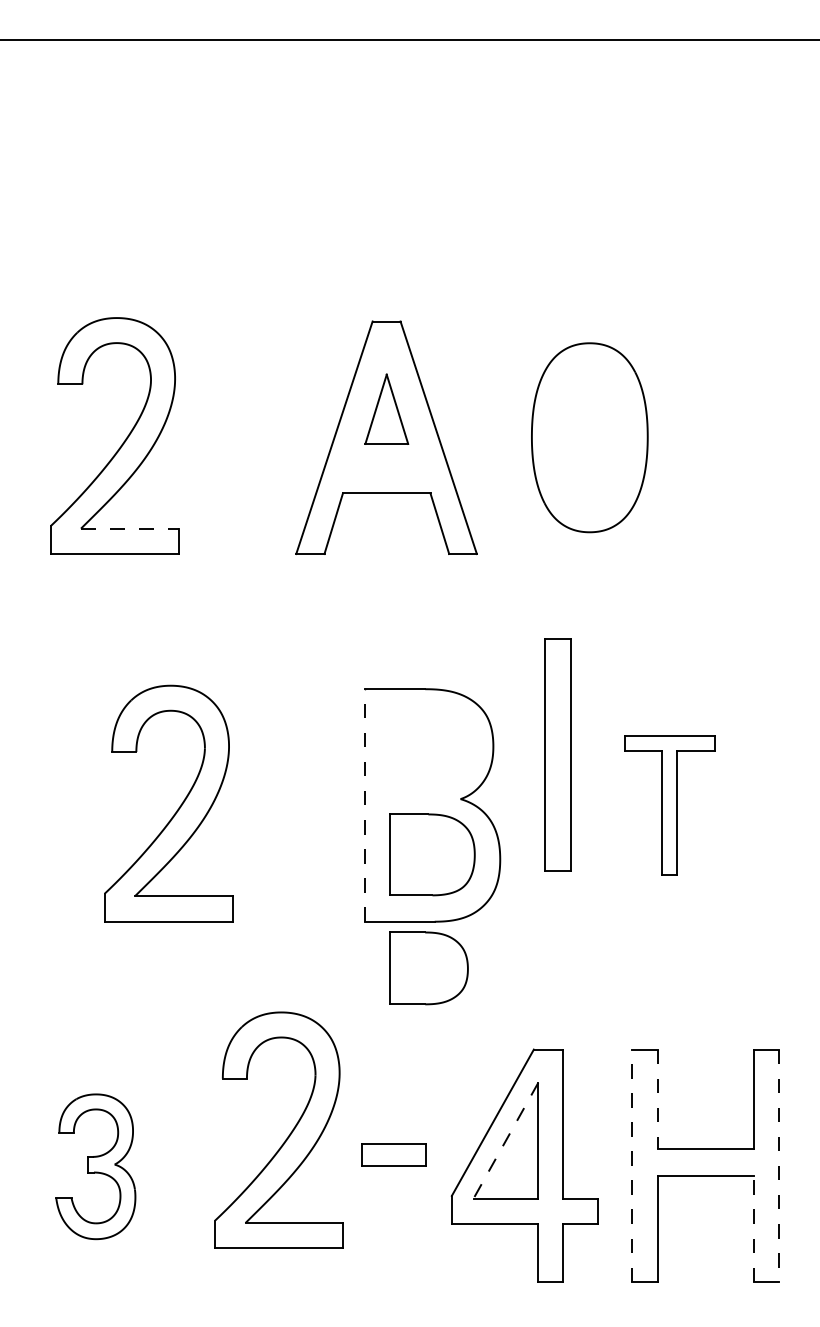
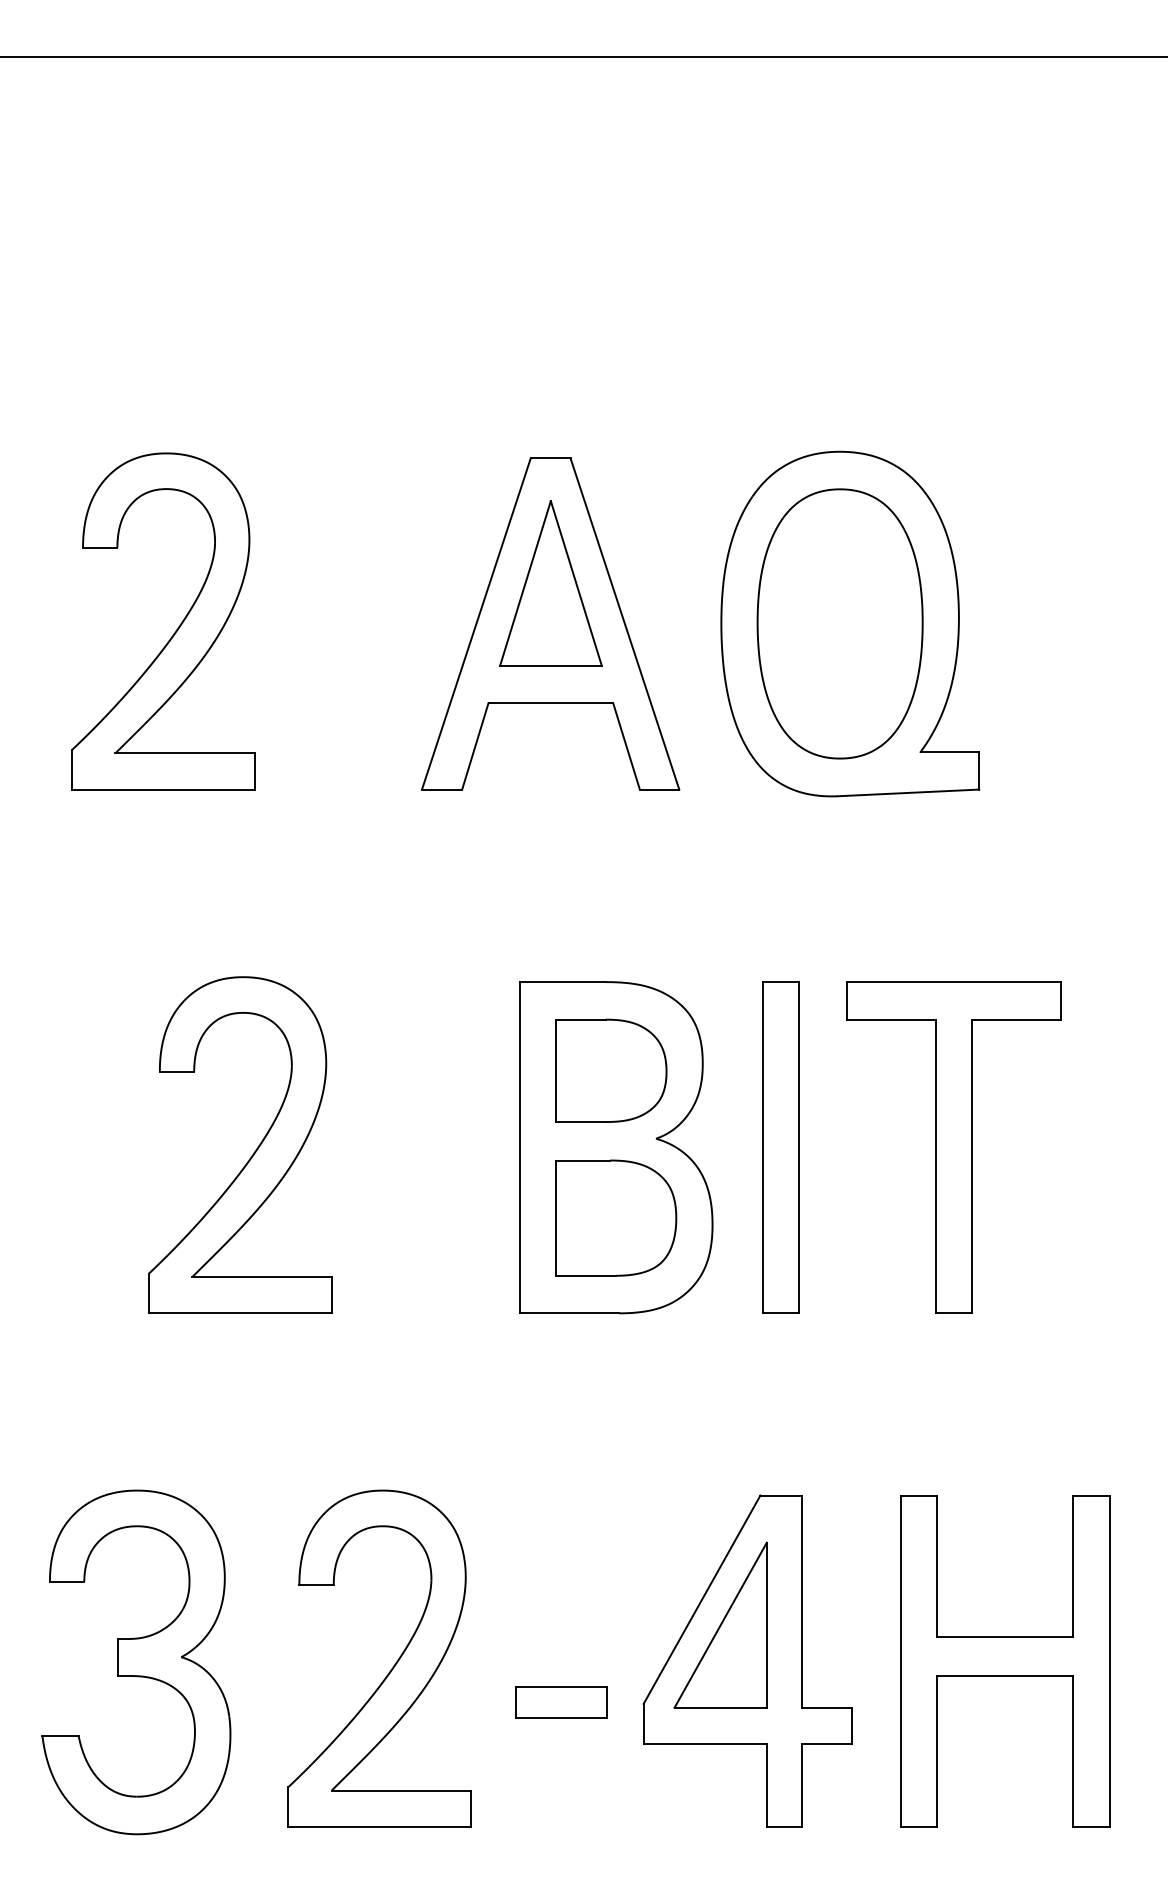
part: (386, 409) -> (550, 583), size x1.67
part: (597, 437) -> (850, 623), added
line: (130, 528) -> (185, 753), dashed -> solid
part: (557, 754) -> (780, 1147), moved
line: (364, 805) -> (519, 1147), dashed -> solid
part: (669, 805) -> (953, 1147), size x1.67
part: (429, 968) -> (611, 1070), moved
line: (657, 1099) -> (936, 1566), dashed -> solid
part: (286, 1138) -> (390, 1669), moved
line: (505, 1140) -> (720, 1625), dashed -> solid
part: (394, 1155) -> (561, 1702), moved
part: (95, 1166) -> (136, 1662), size x1.67
line: (632, 1166) -> (900, 1661), dashed -> solid
line: (778, 1166) -> (1109, 1661), dashed -> solid
line: (753, 1229) -> (1073, 1751), dashed -> solid

